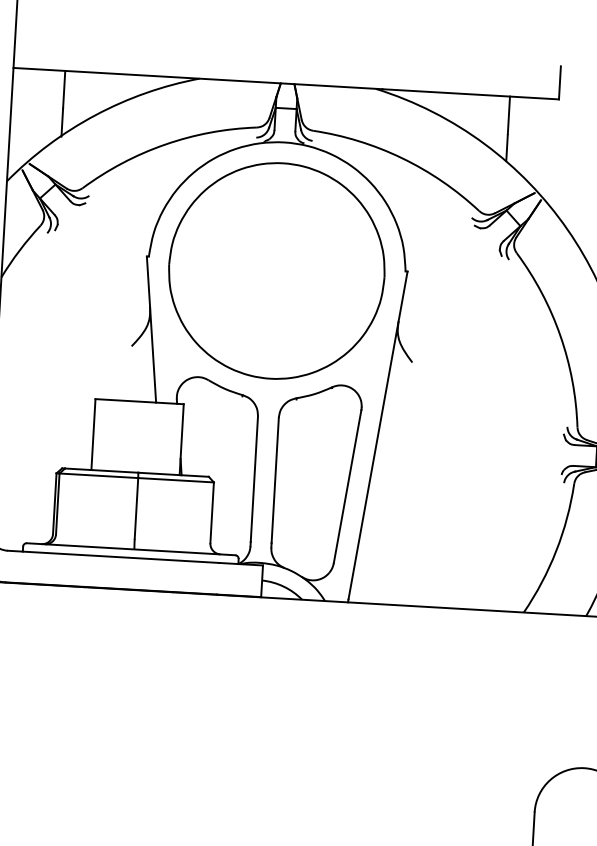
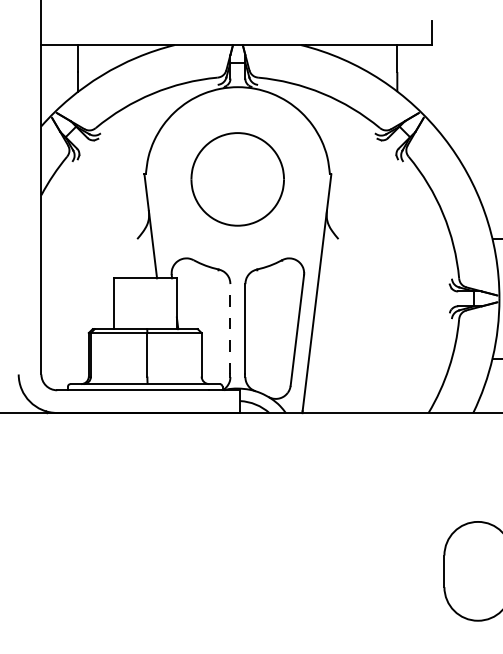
part: (276, 271) -> (237, 179), size x0.6
line: (254, 479) -> (230, 329), solid -> dashed

